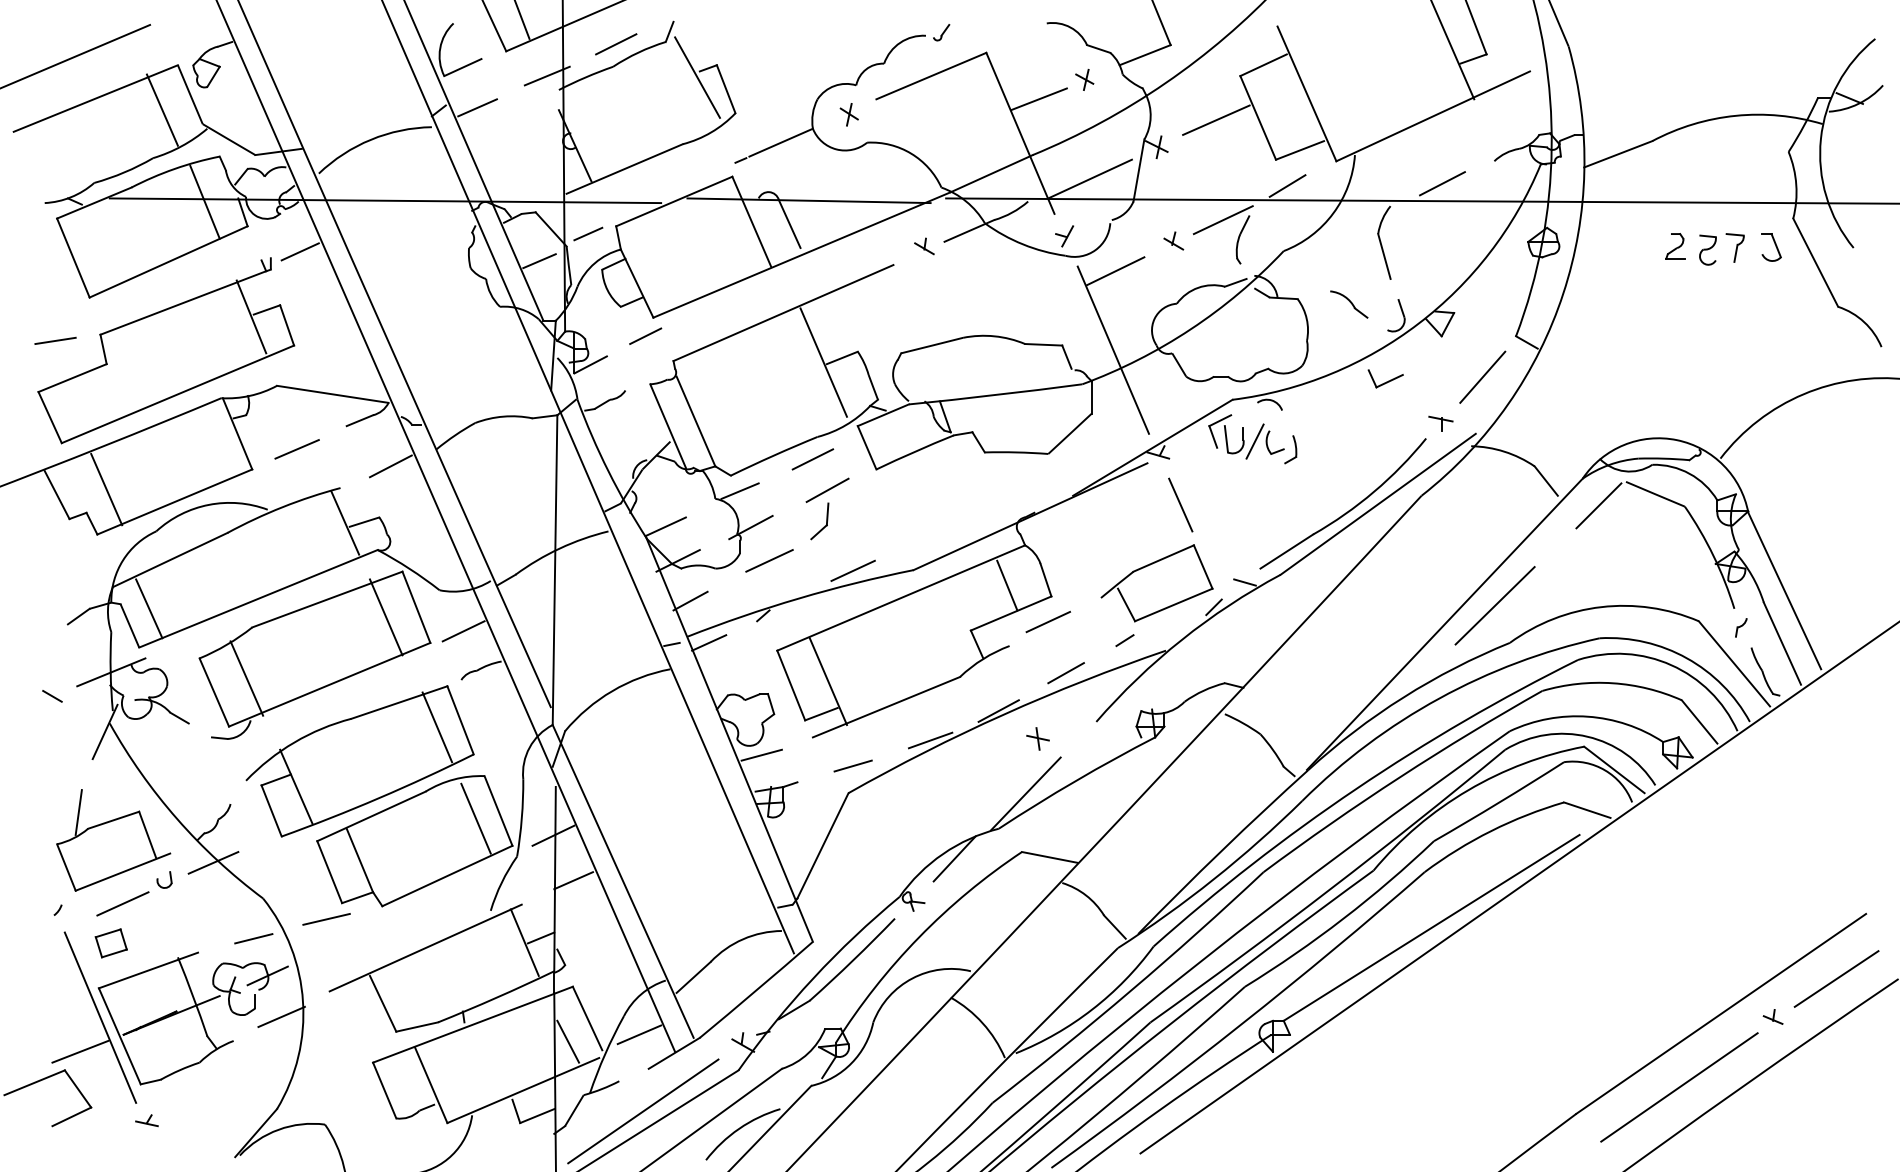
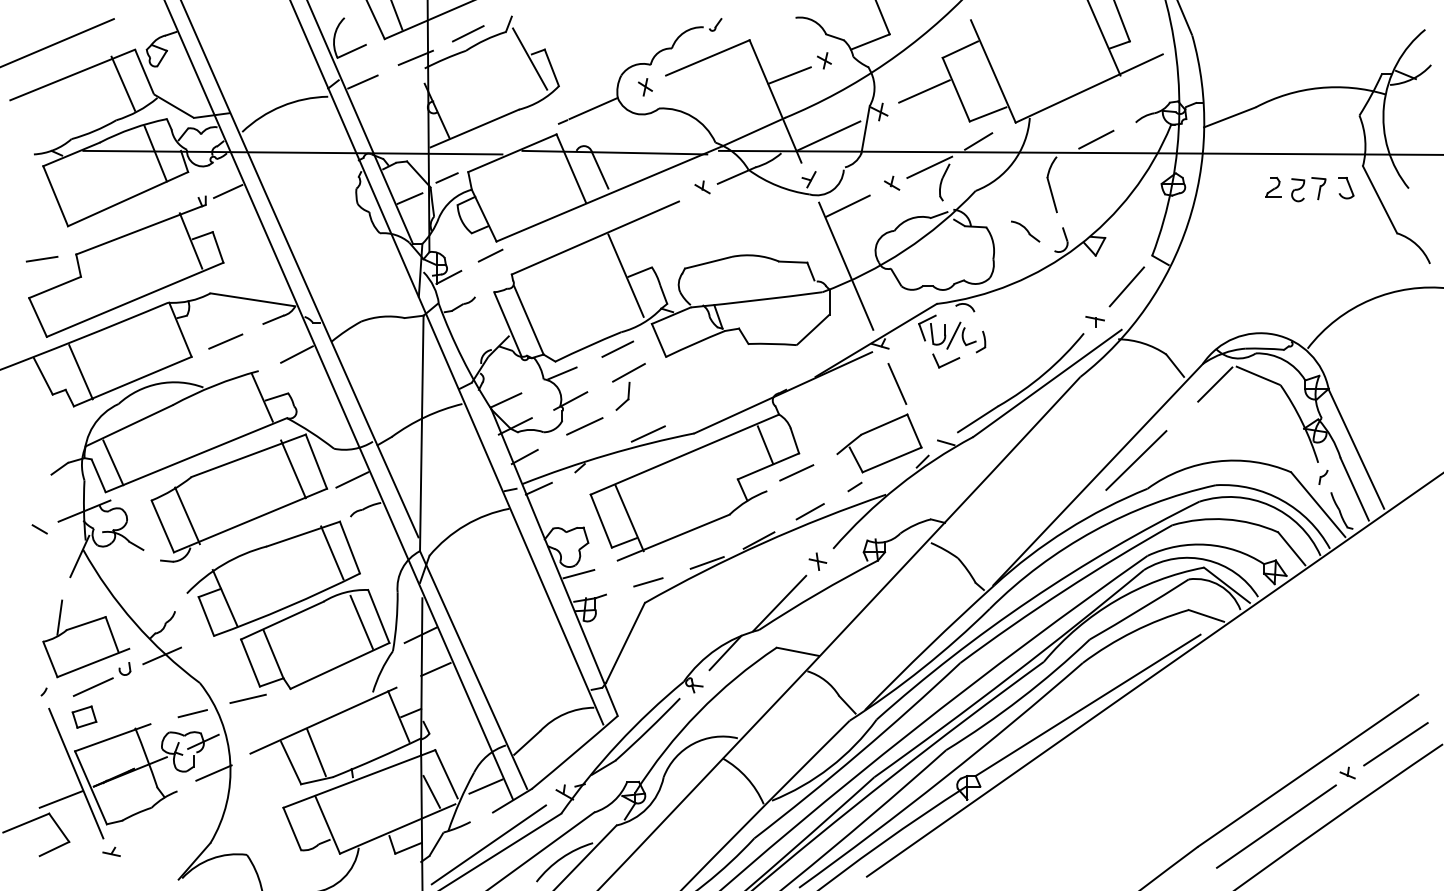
part: (1386, 378) -> (946, 360), moved
part: (1037, 738) -> (817, 561), moved
line: (416, 989) -> (316, 752), added

